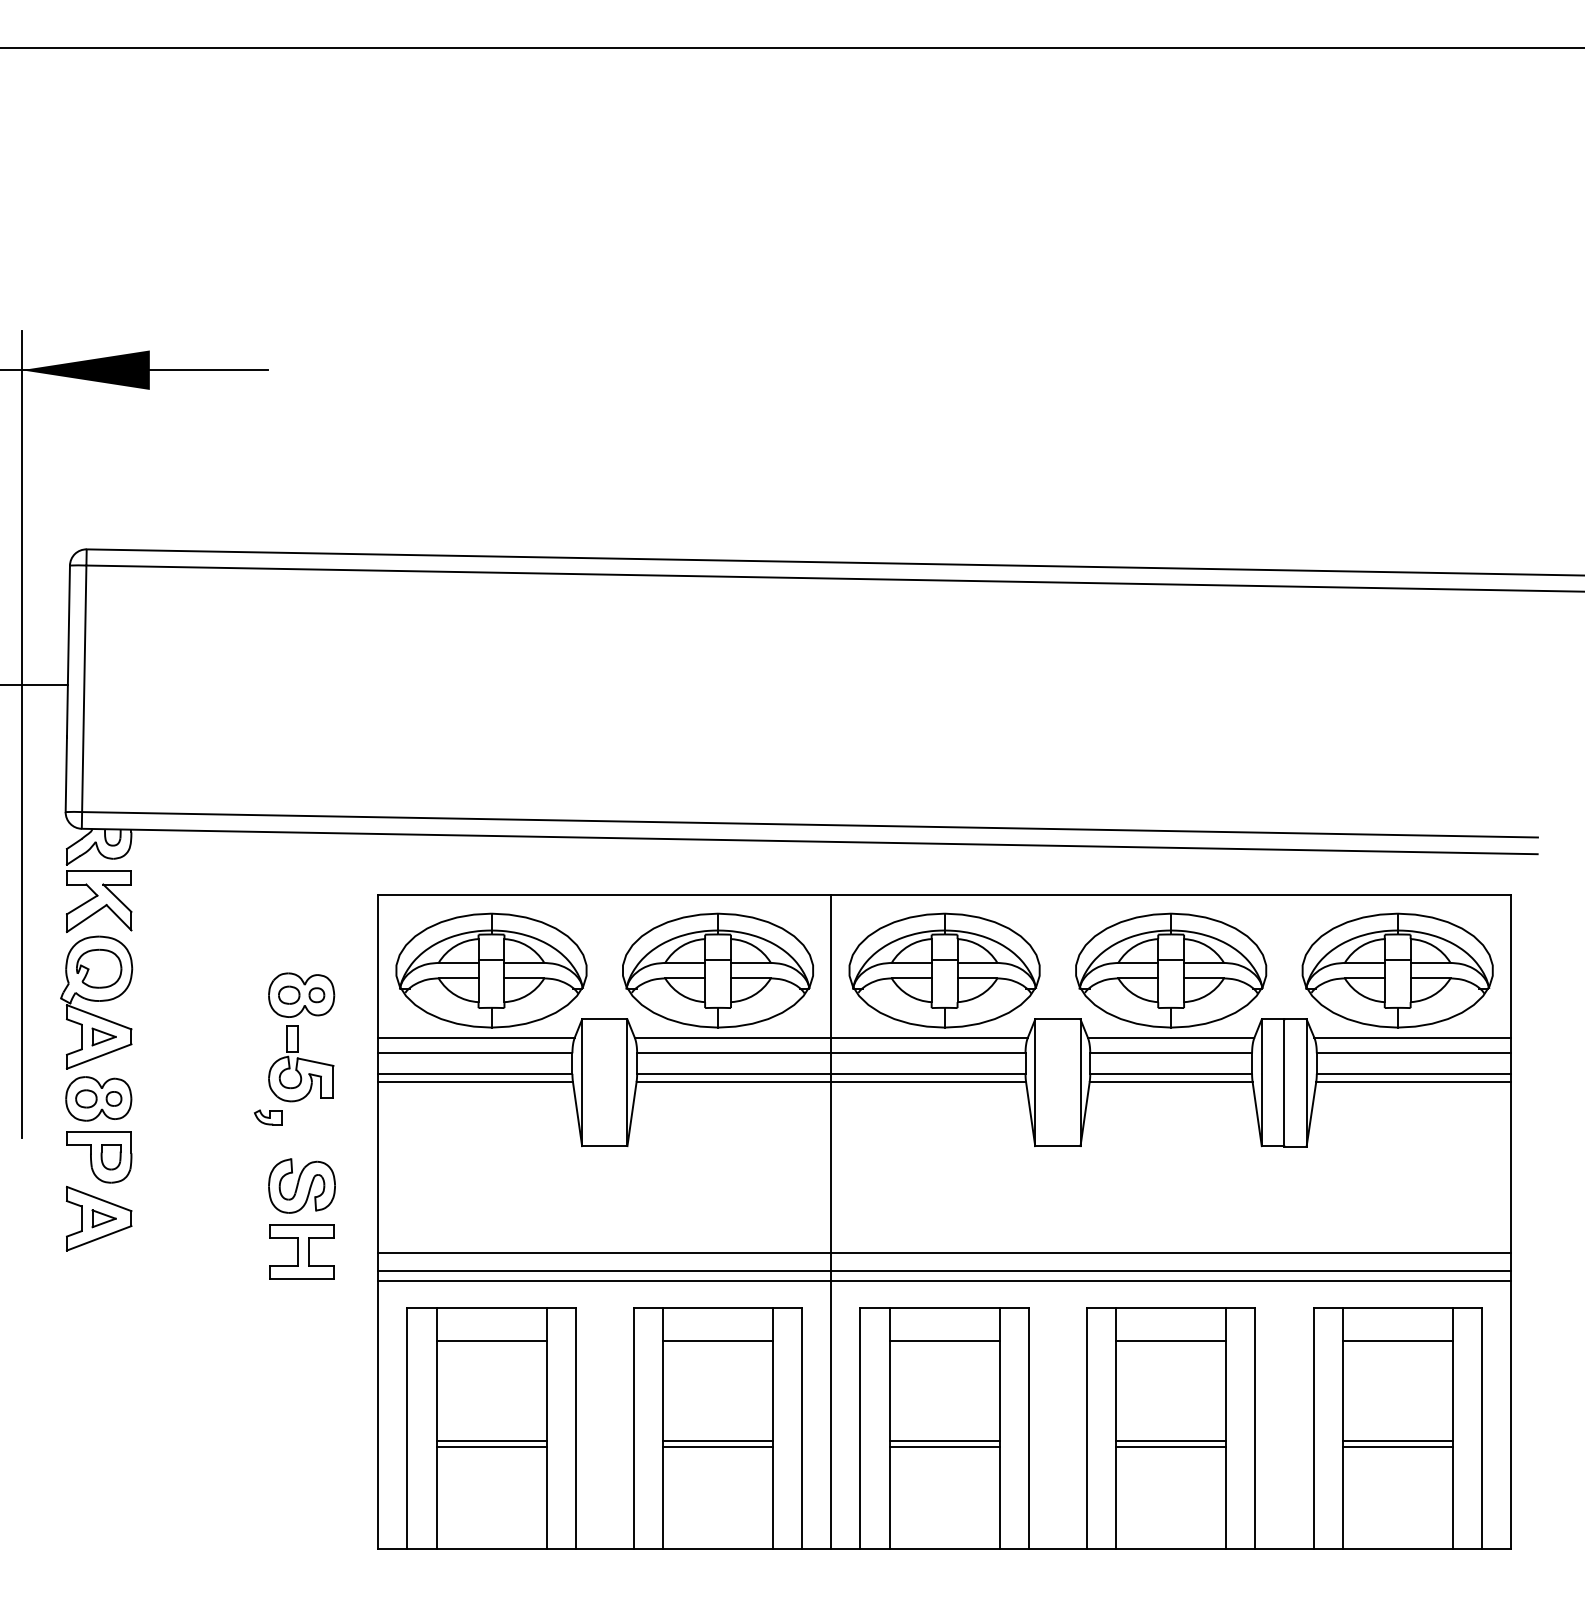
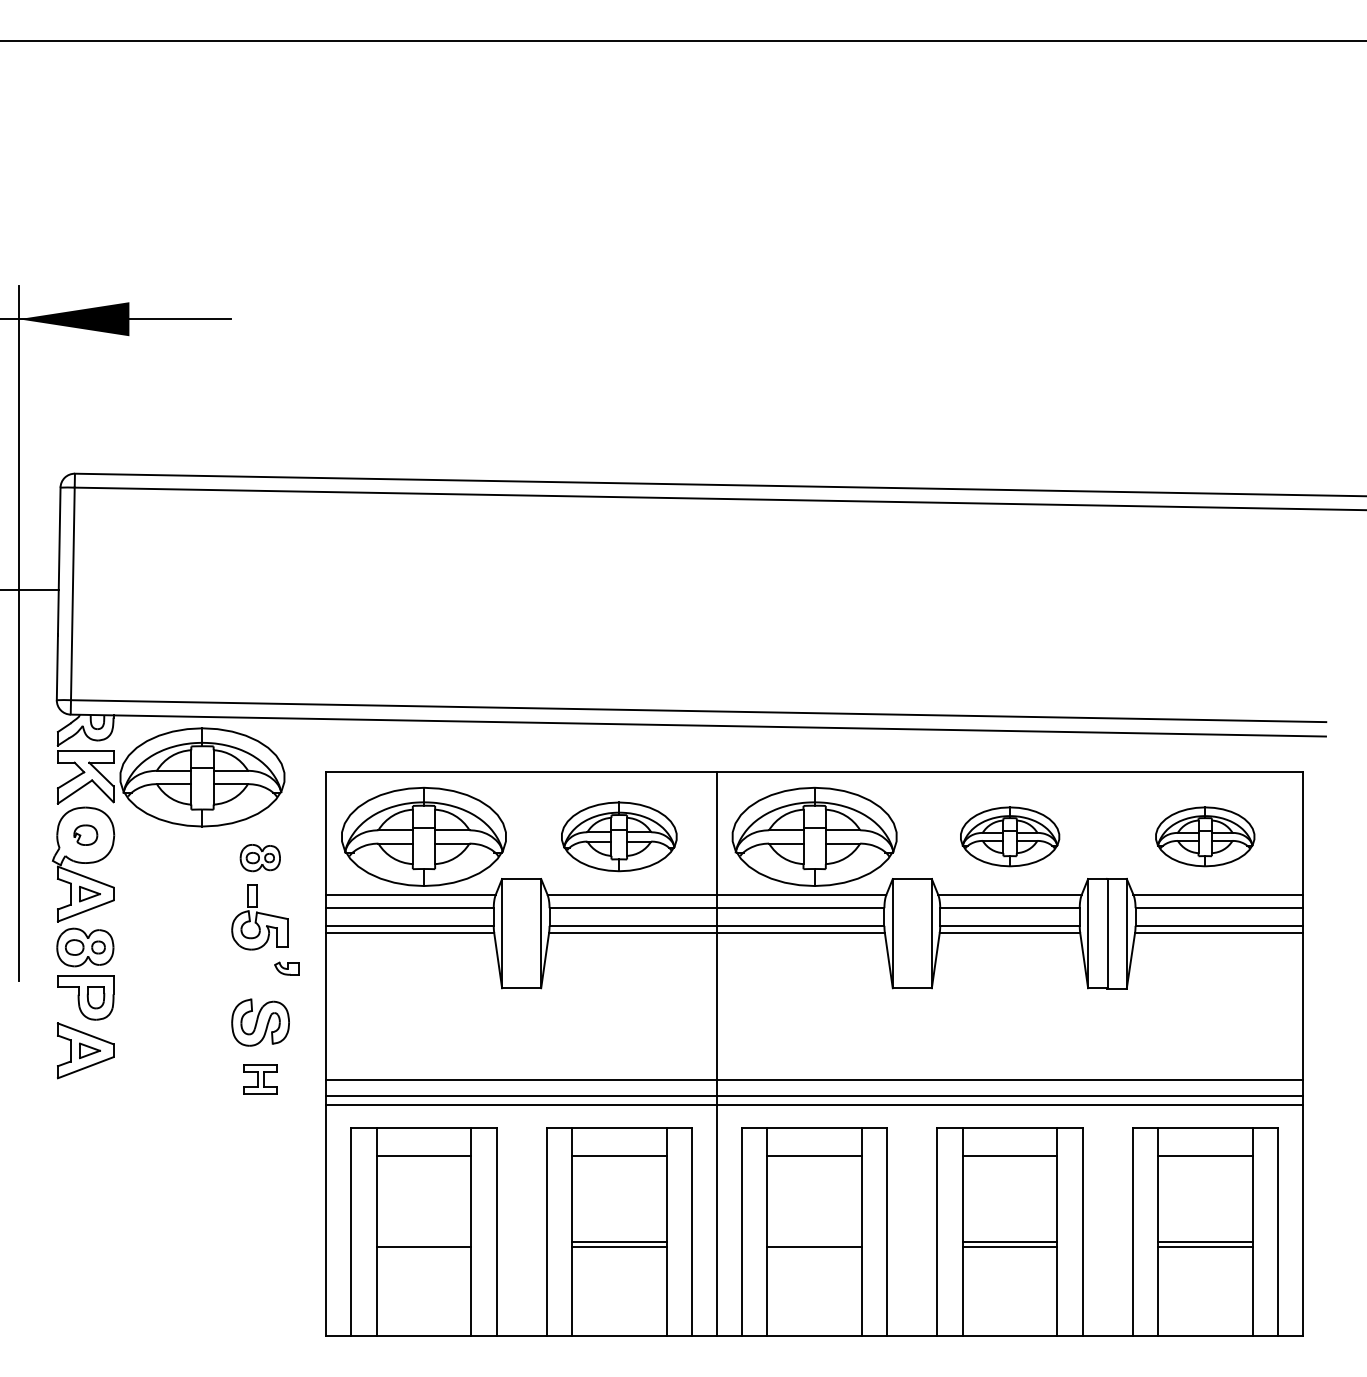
part: (234, 901) -> (202, 777), added
part: (99, 968) -> (85, 835), size x0.6
part: (717, 970) -> (618, 836), size x0.7
part: (1171, 970) -> (1010, 836), size x0.6
part: (1397, 970) -> (1205, 836), size x0.6
part: (301, 994) -> (260, 857), size x0.7
part: (268, 1117) -> (286, 968), moved
part: (301, 1251) -> (260, 1079), size x0.6
line: (491, 1440) -> (423, 1242), removed
line: (944, 1440) -> (814, 1242), removed

